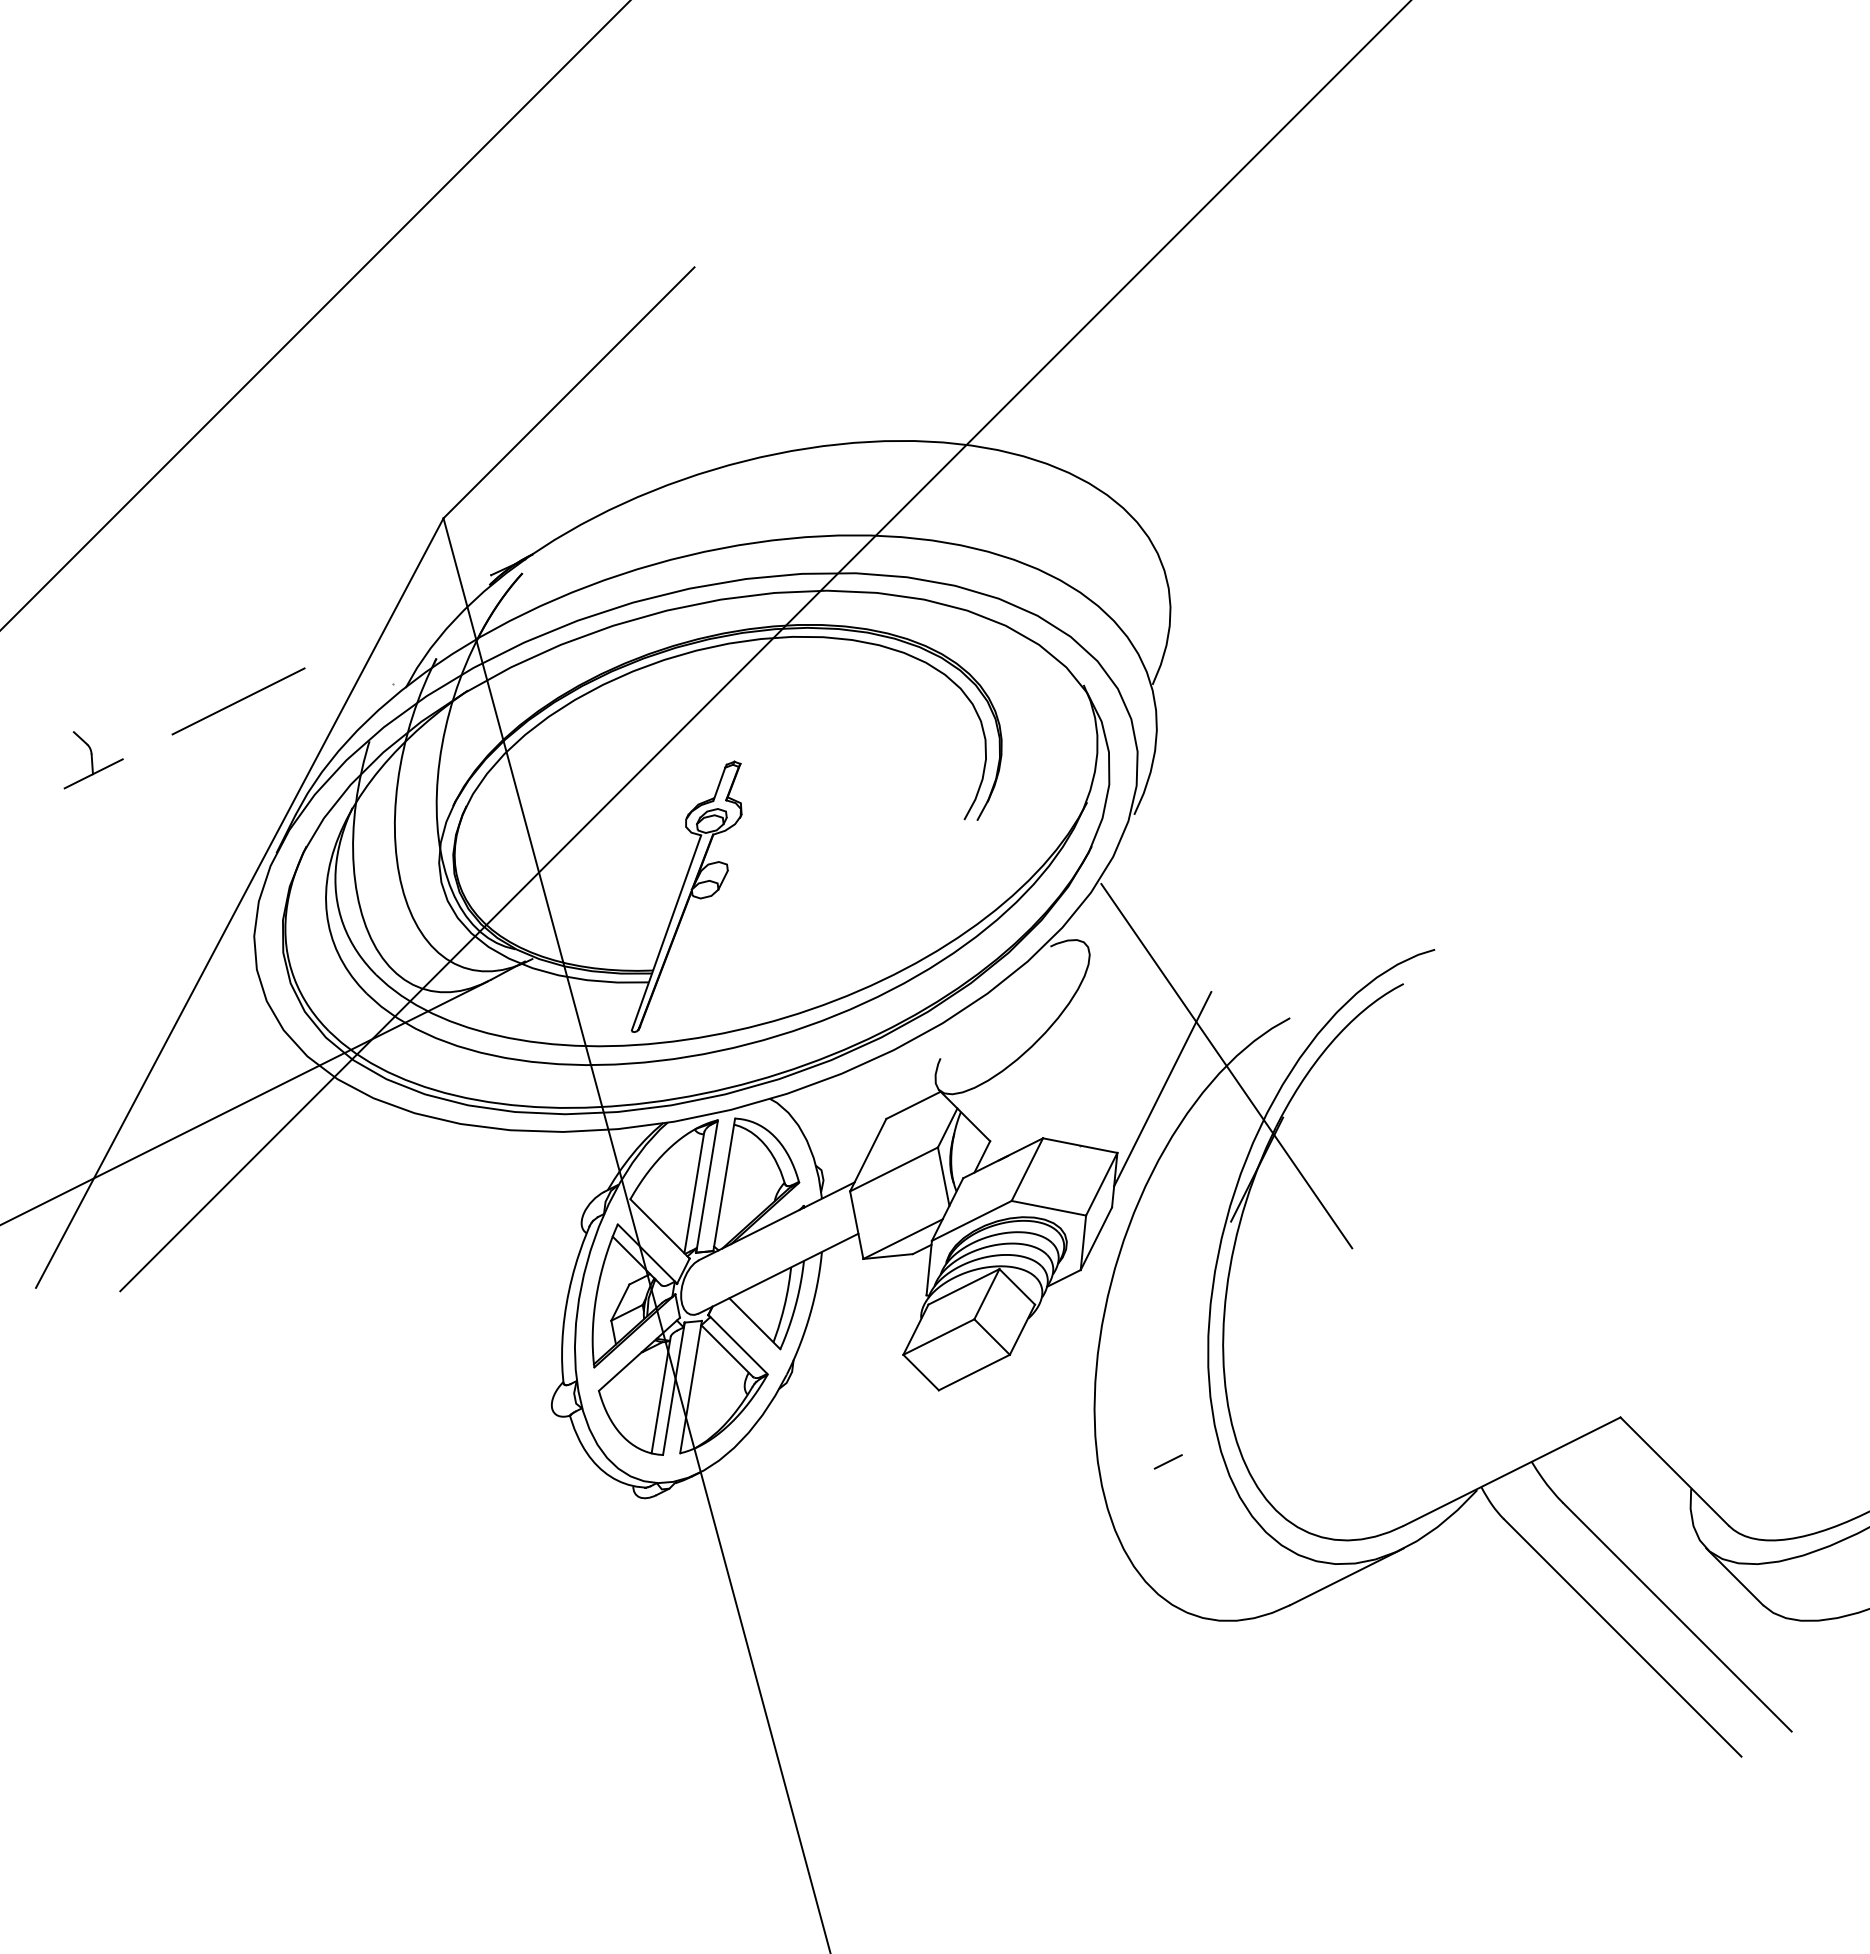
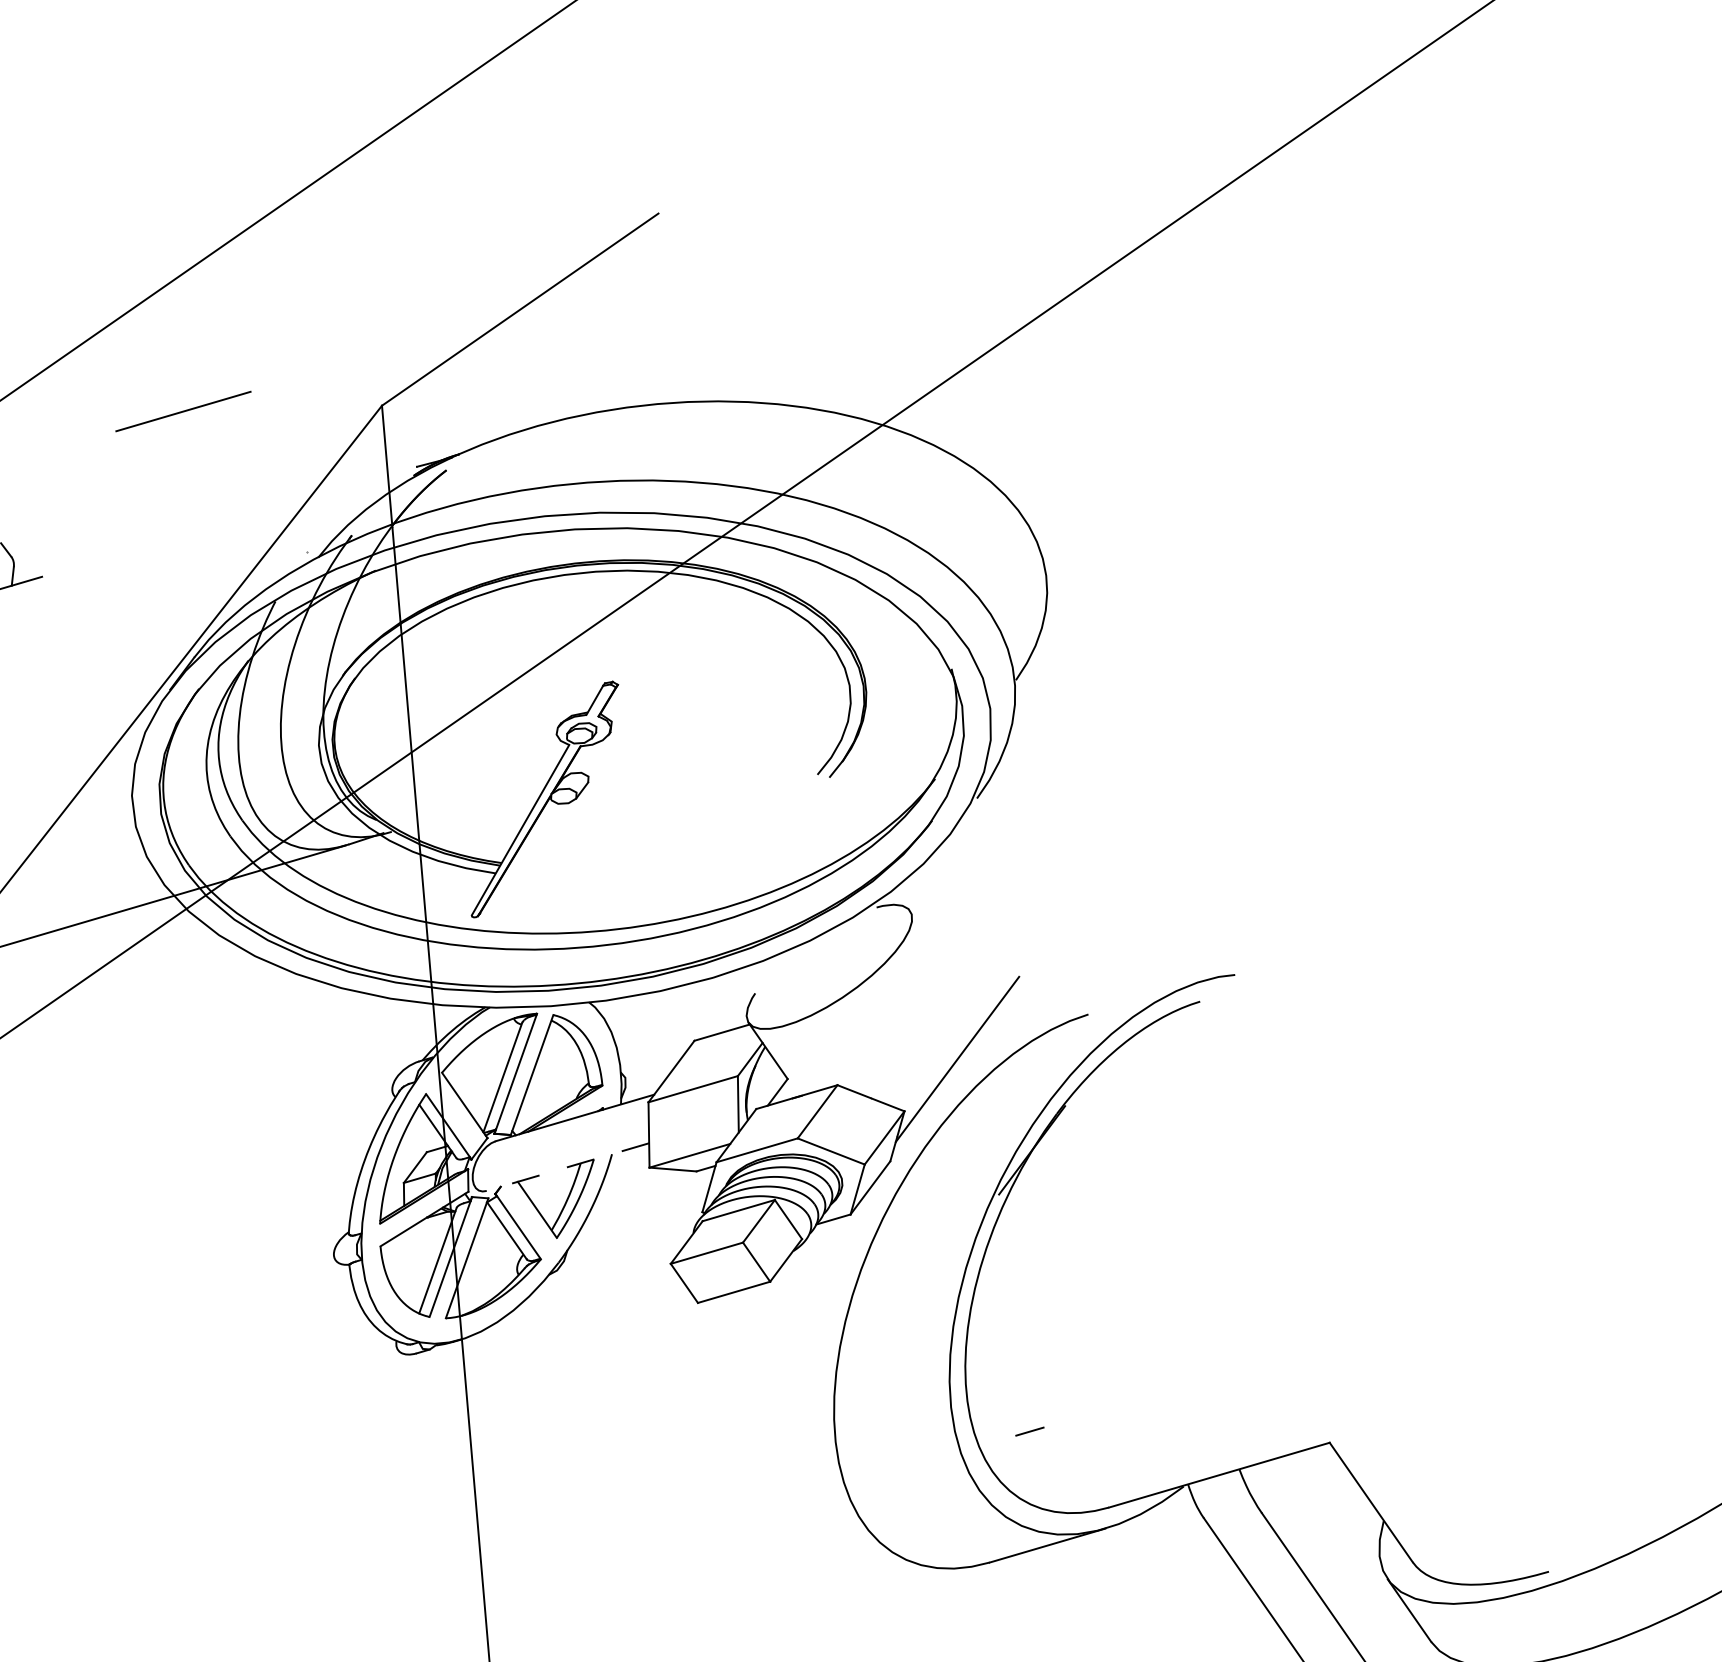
line: (238, 701) -> (183, 411), moved
line: (1226, 1066) -> (1020, 1048), removed
line: (778, 1273) -> (567, 1166), solid -> dashed
line: (1167, 1461) -> (1029, 1431), moved

